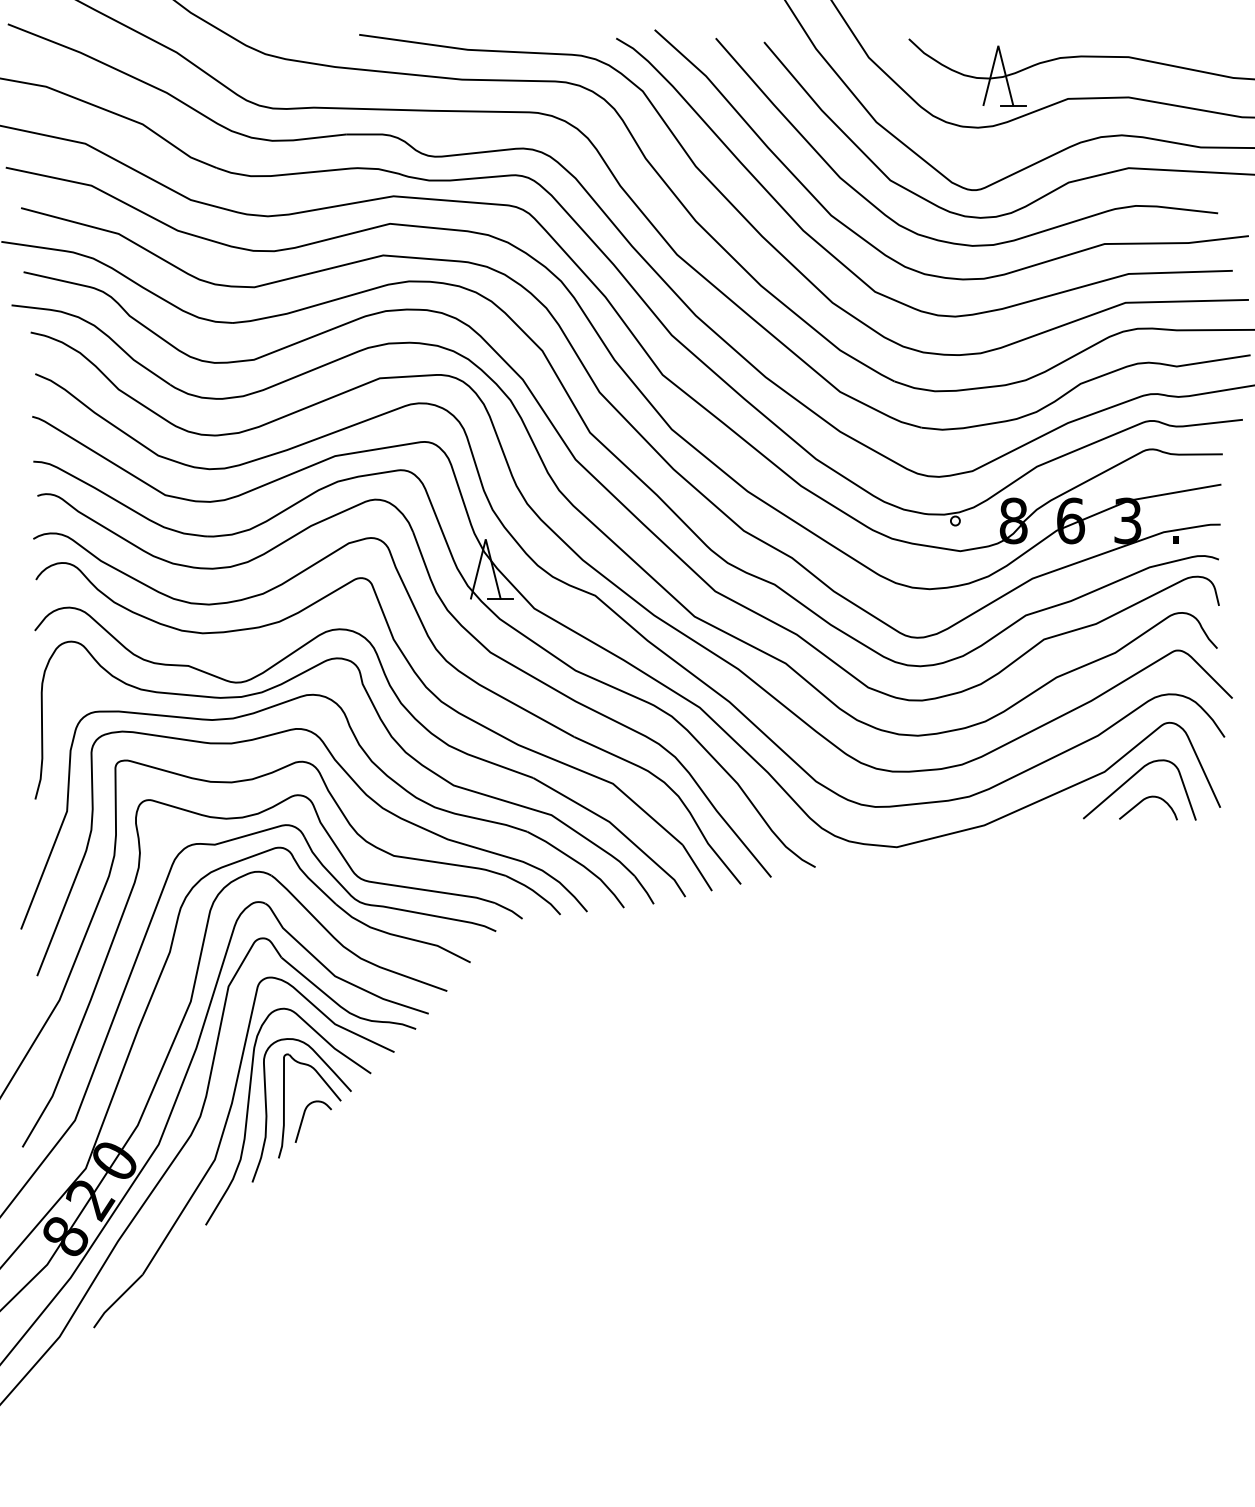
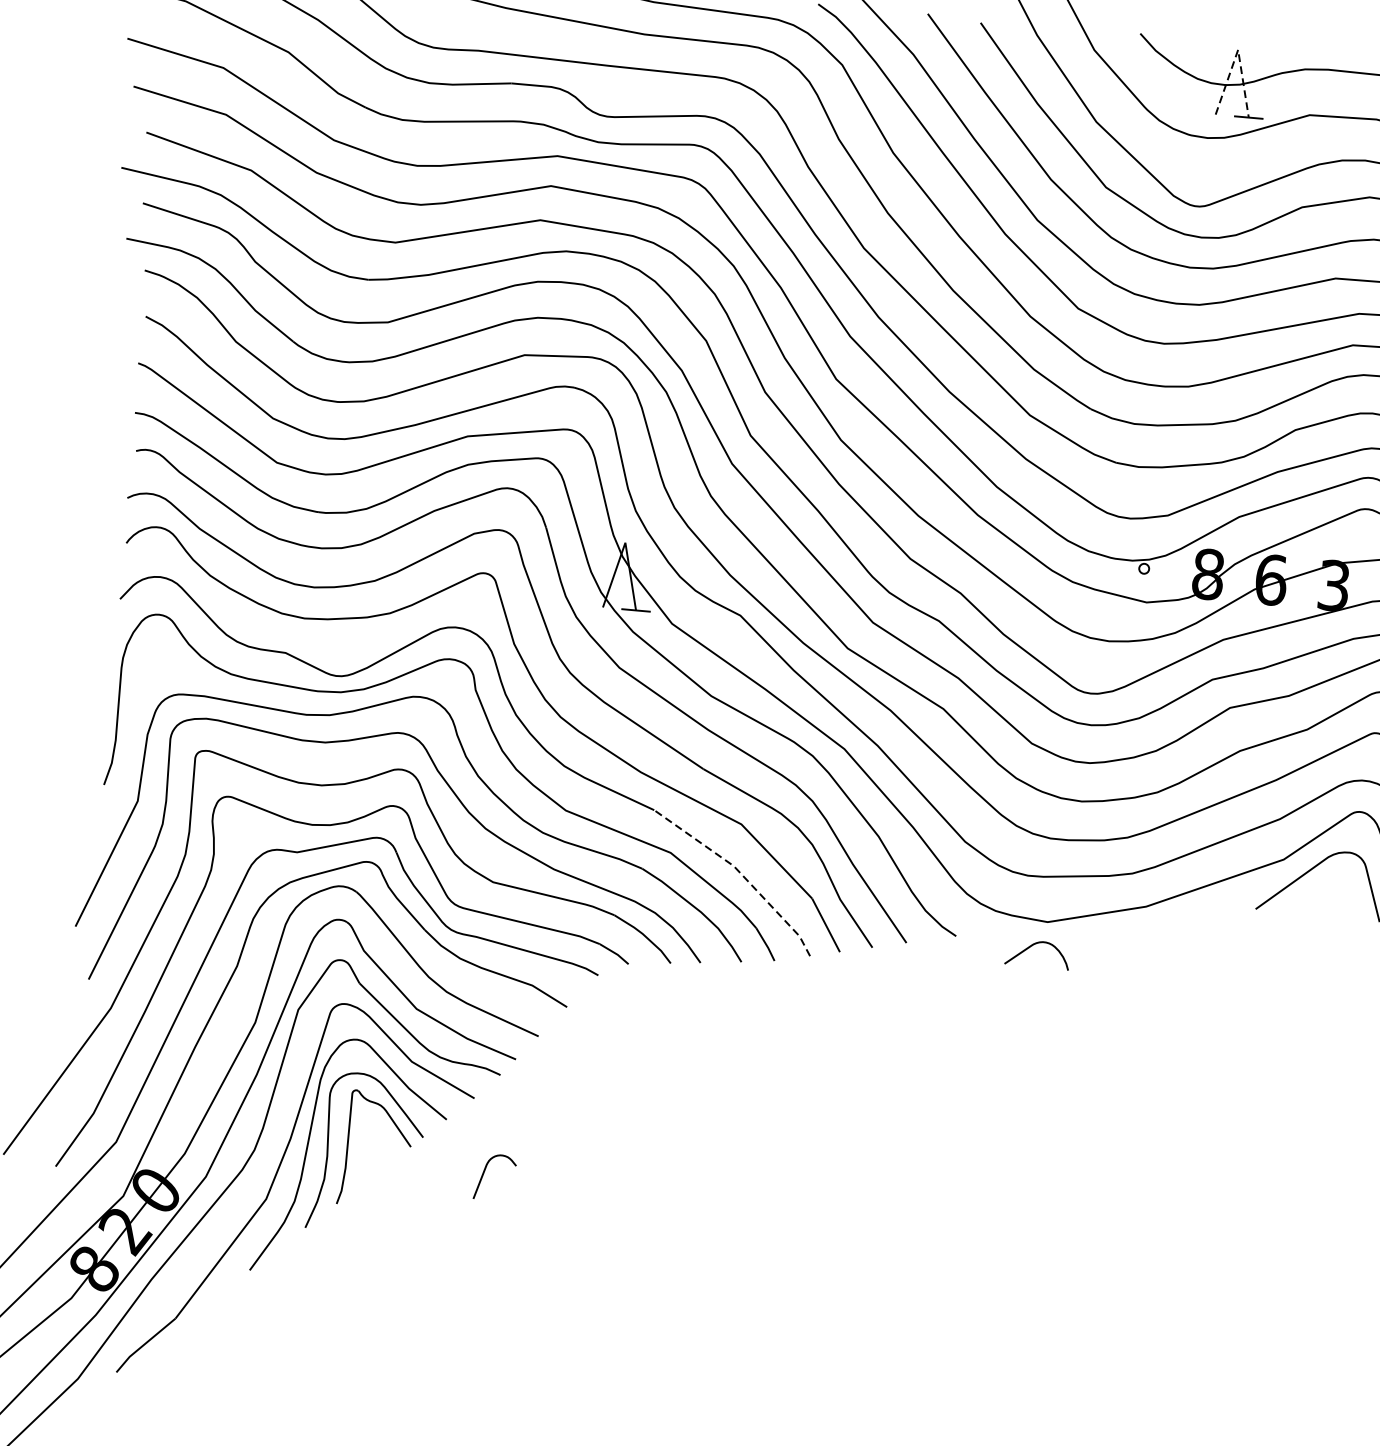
line: (998, 45) -> (1238, 49), solid -> dashed
curve: (1144, 800) -> (1034, 945), moved
line: (616, 828) -> (740, 873), solid -> dashed
curve: (303, 1119) -> (484, 1173), moved

